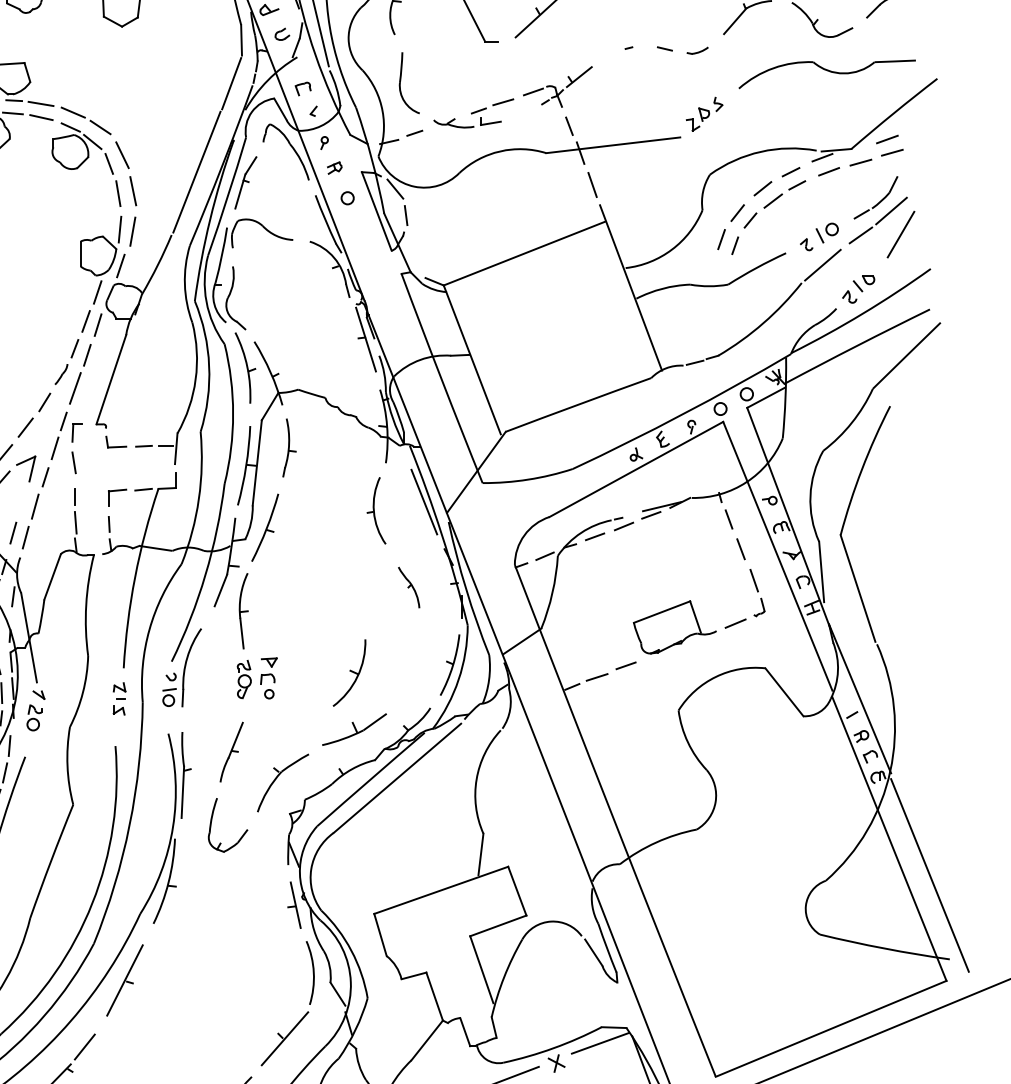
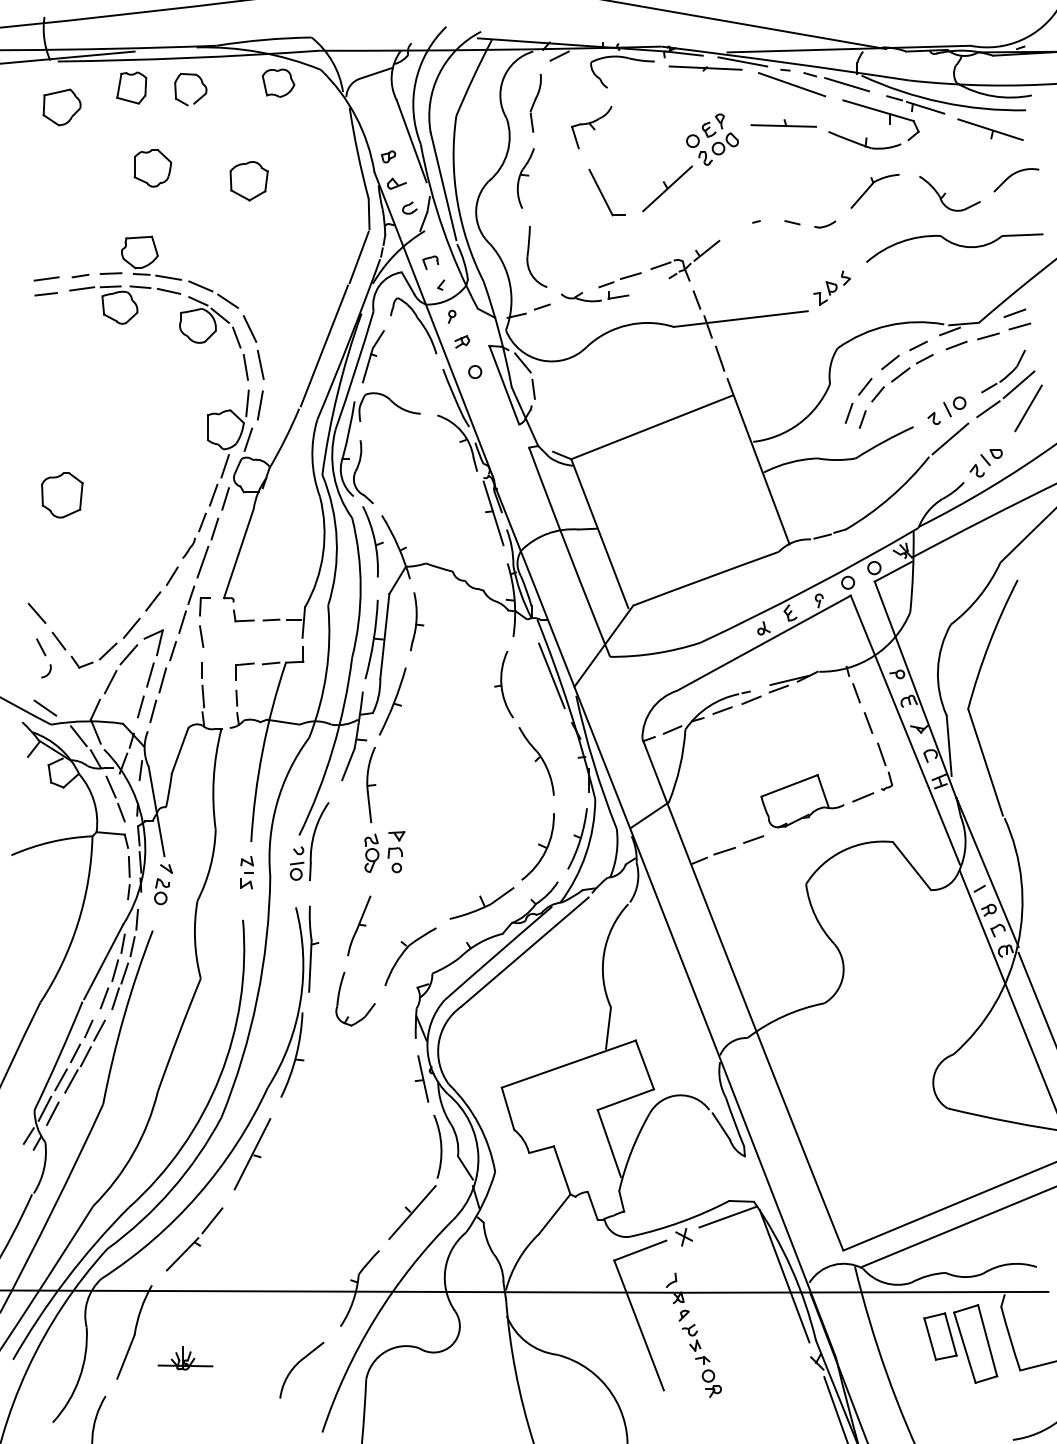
line: (22, 500) -> (150, 674), added
part: (408, 587) -> (536, 761), size x1.67
part: (348, 672) -> (537, 846), moved

